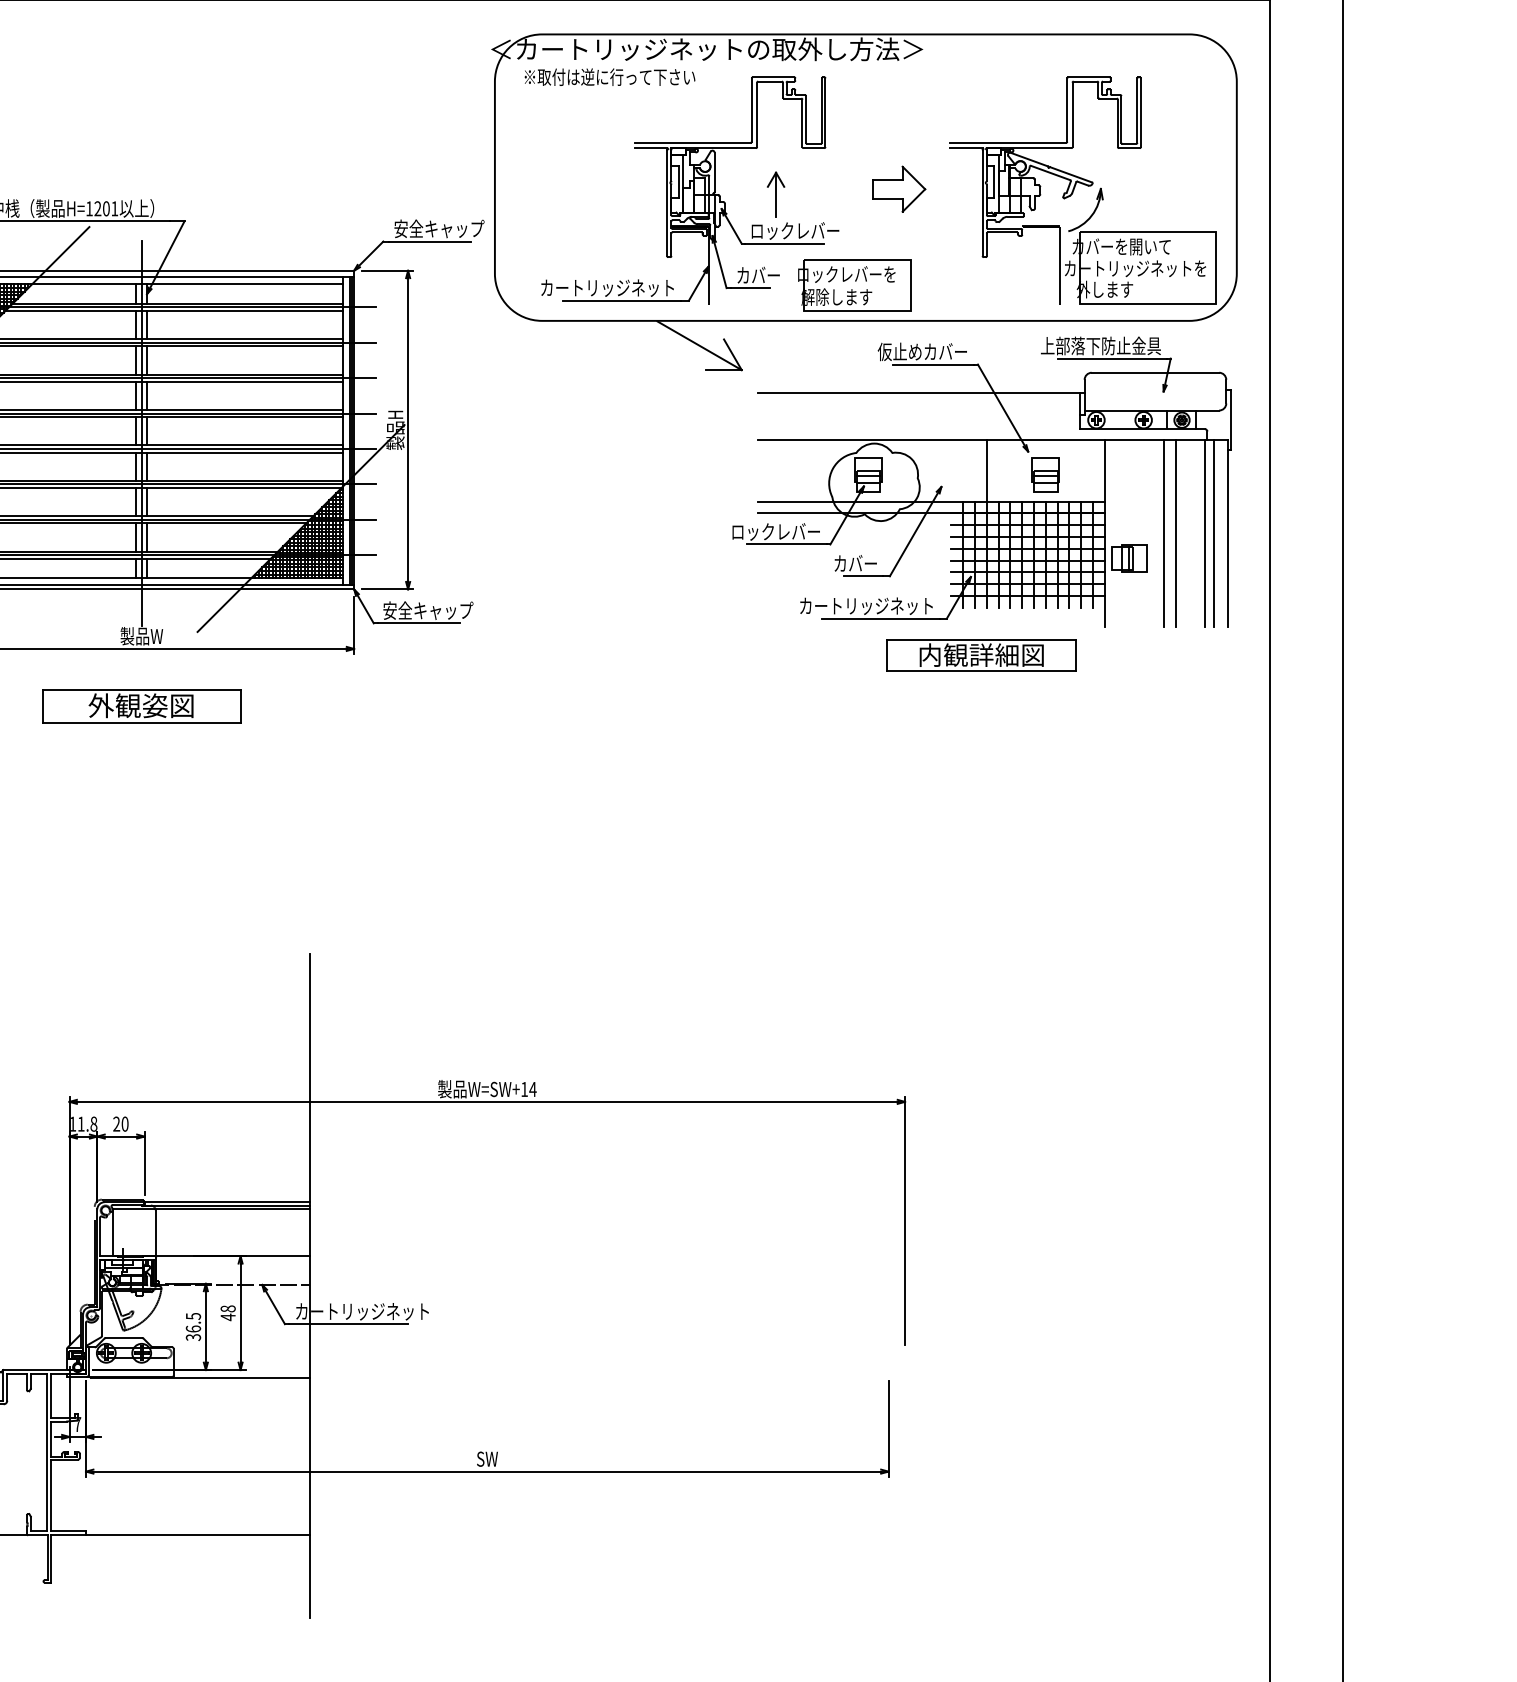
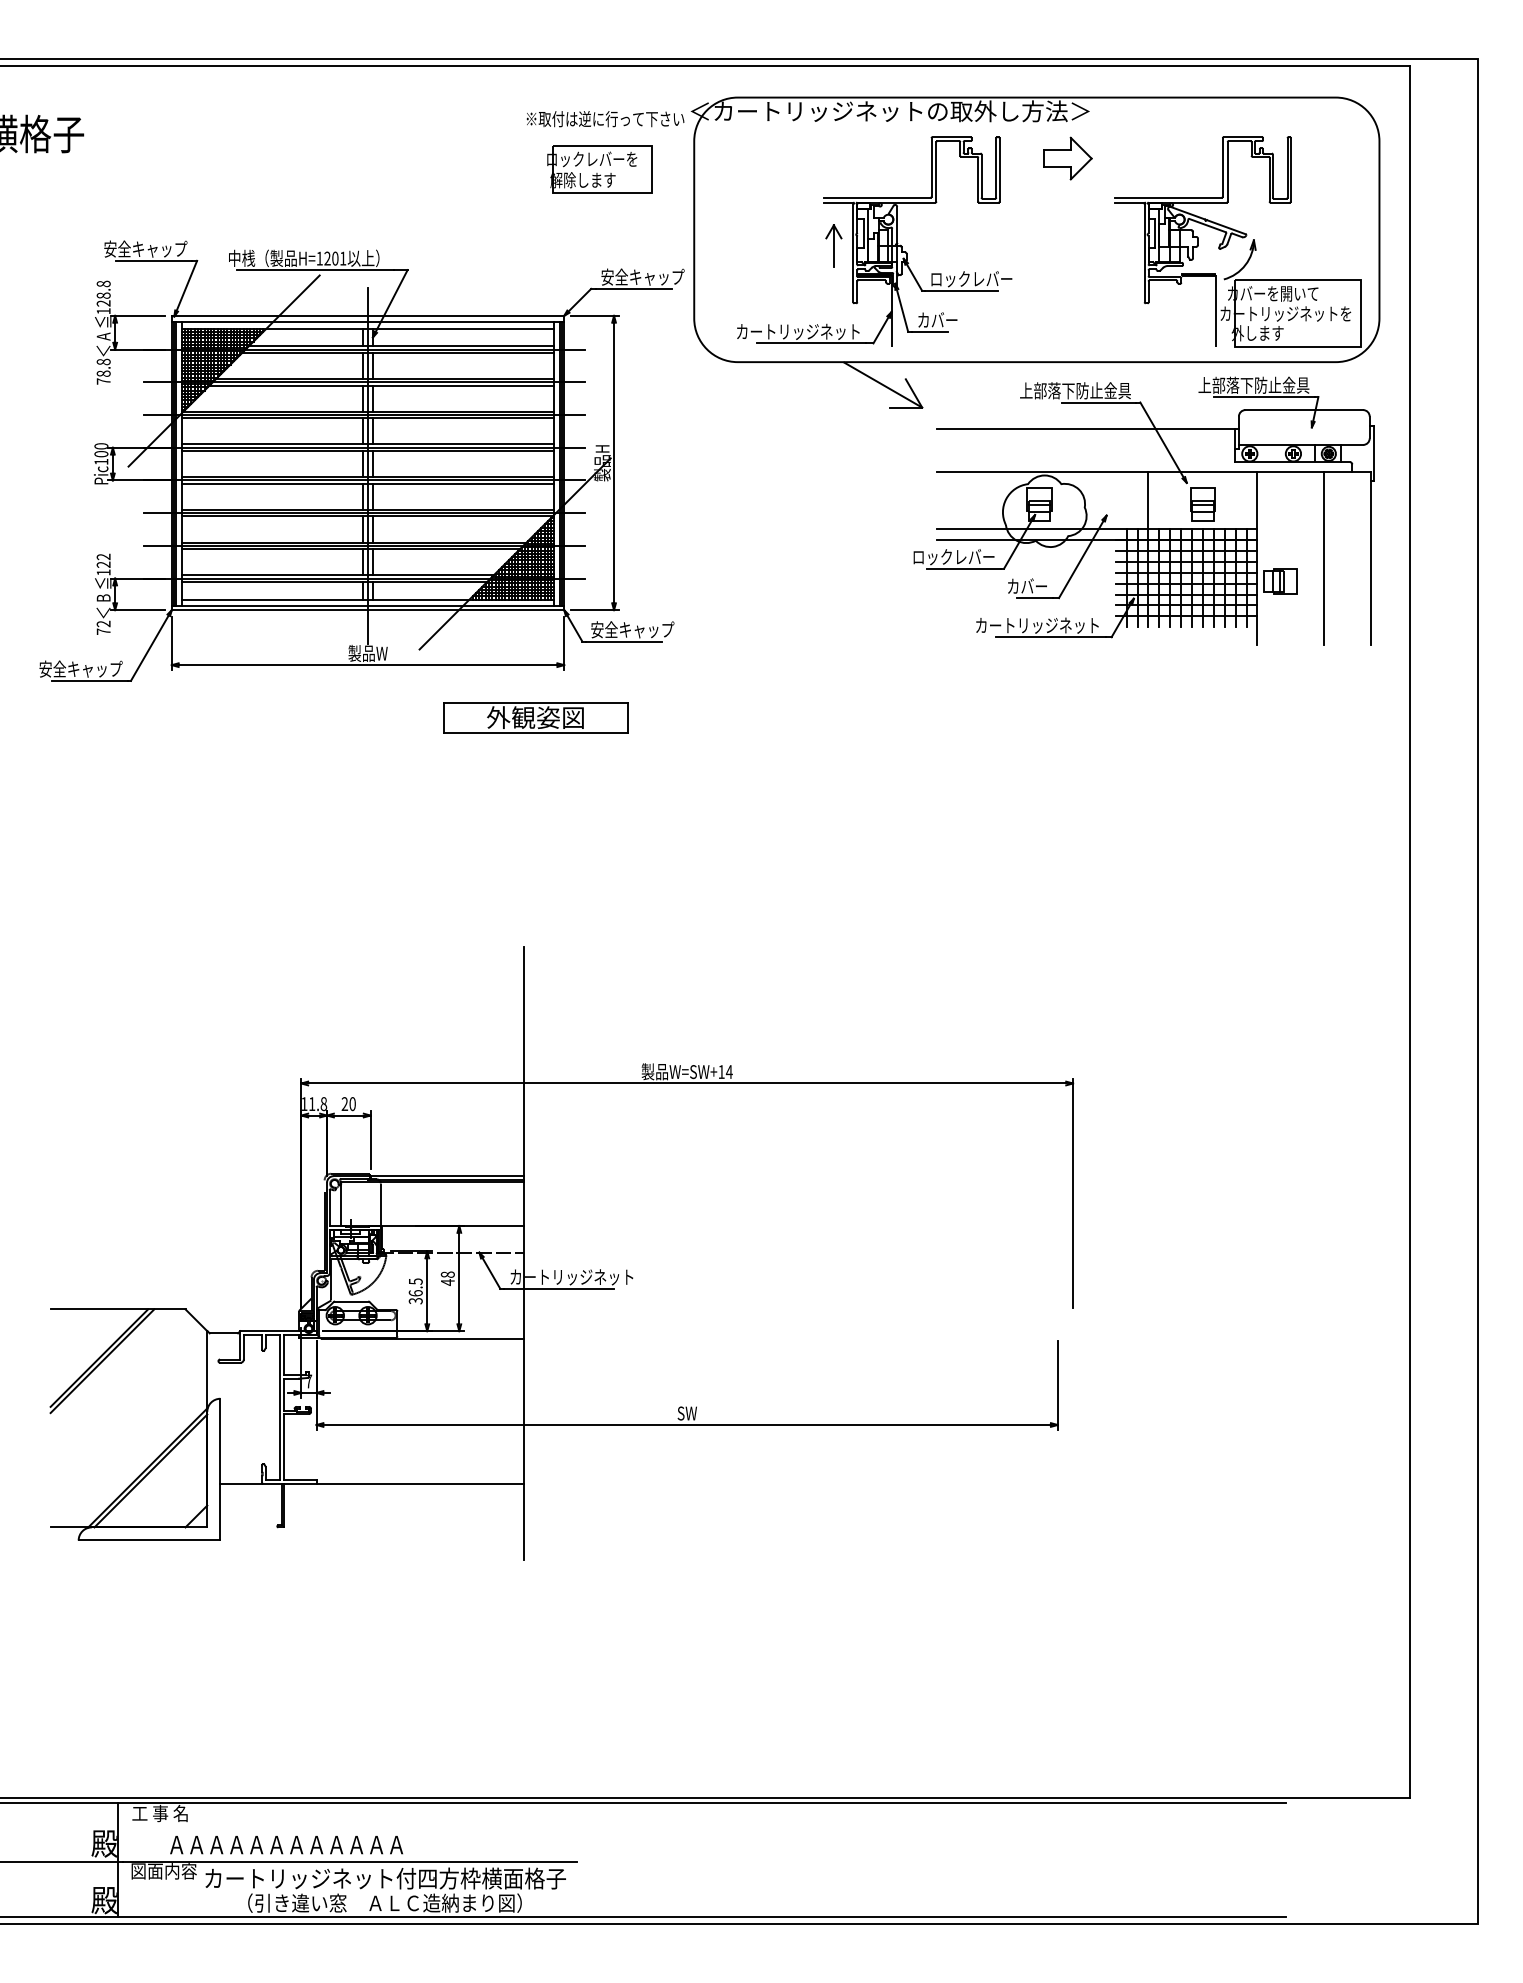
text: (609, 77) -> (605, 119), moved
part: (899, 189) -> (1067, 158), moved
part: (775, 194) -> (833, 245), moved
part: (854, 285) -> (599, 169), moved
text: (907, 351) -> (1075, 390), 仮止めカバー -> 上部落下防止金具
line: (1164, 533) -> (1312, 558), removed
line: (1204, 533) -> (1349, 558), removed
line: (1214, 533) -> (1358, 558), removed
part: (981, 655) -> (1143, 671), removed
part: (141, 705) -> (535, 717), moved

